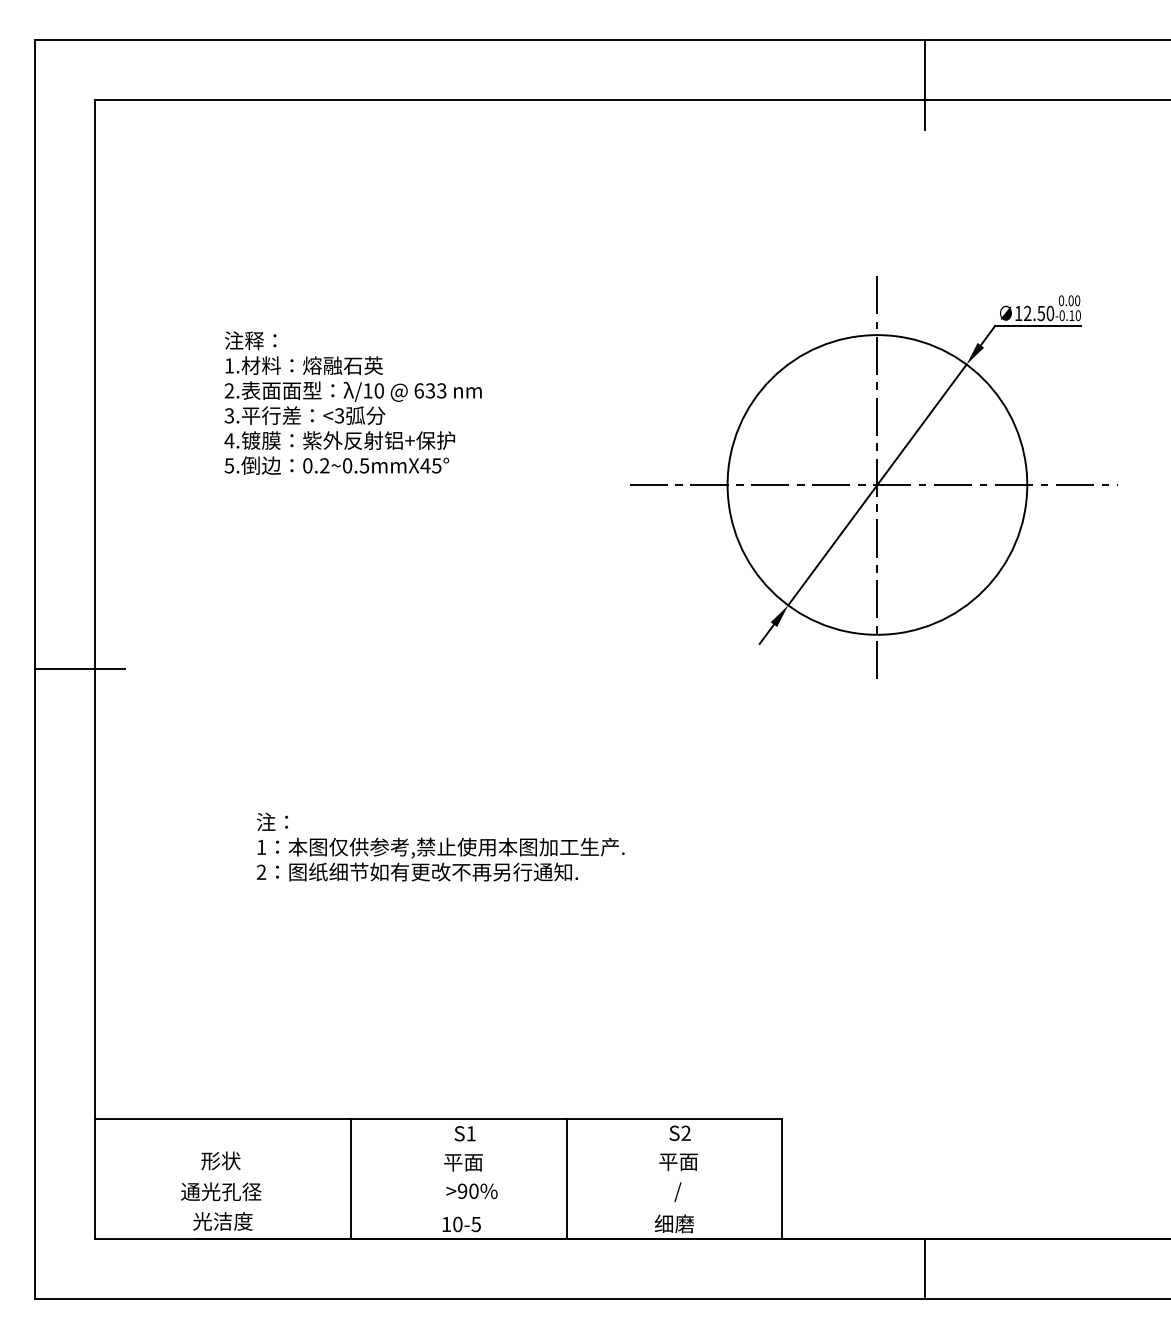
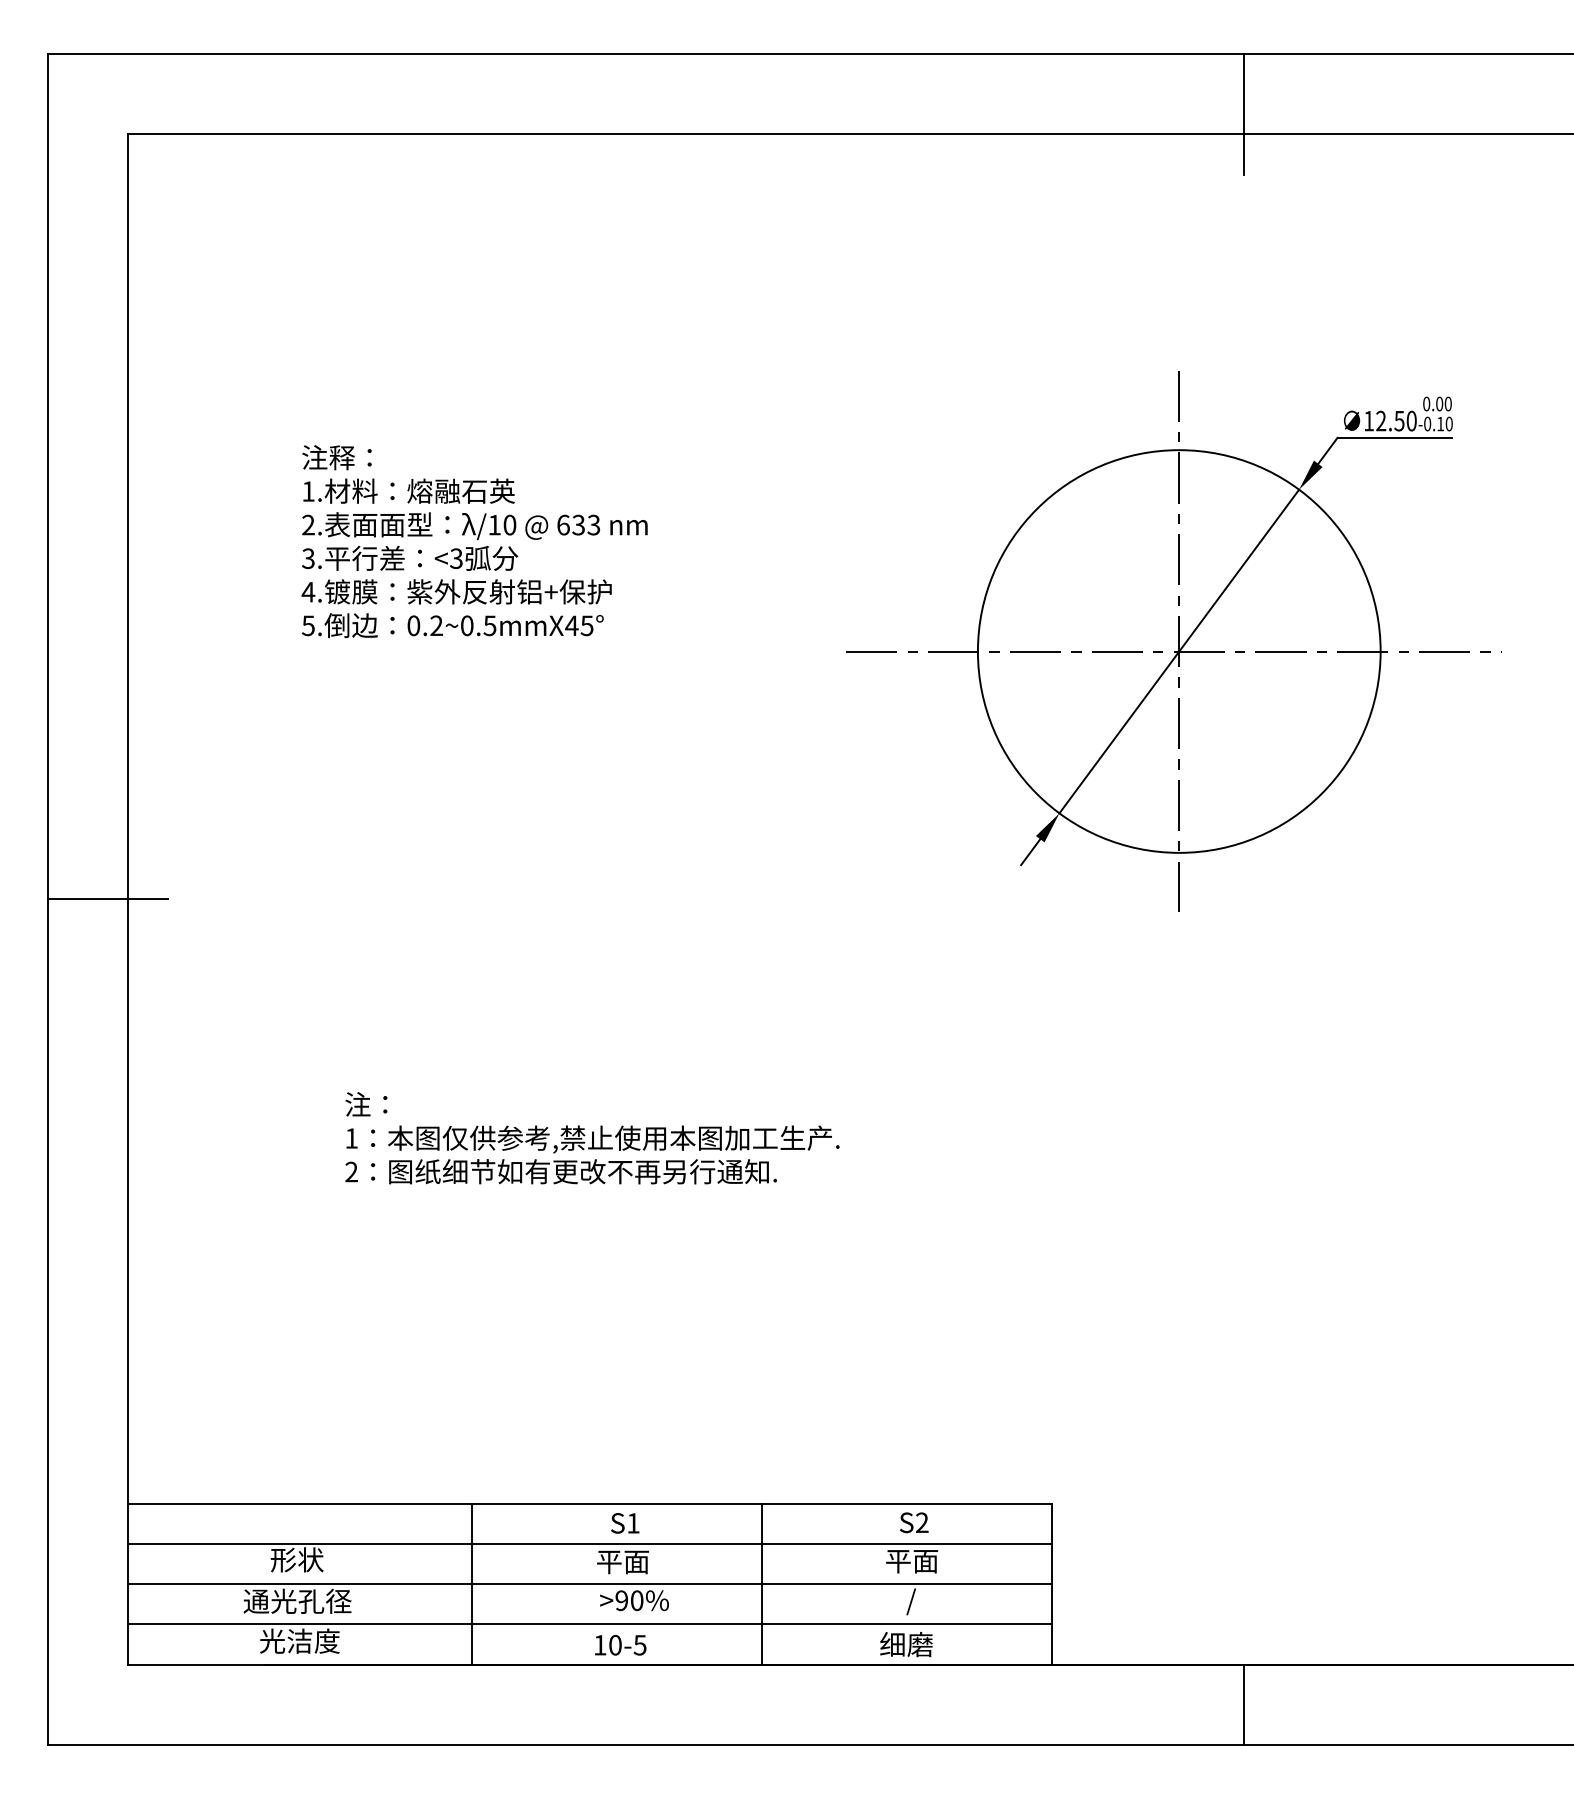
line: (438, 1148) -> (589, 1543), added
line: (438, 1178) -> (589, 1583), added
line: (438, 1208) -> (589, 1623), added

